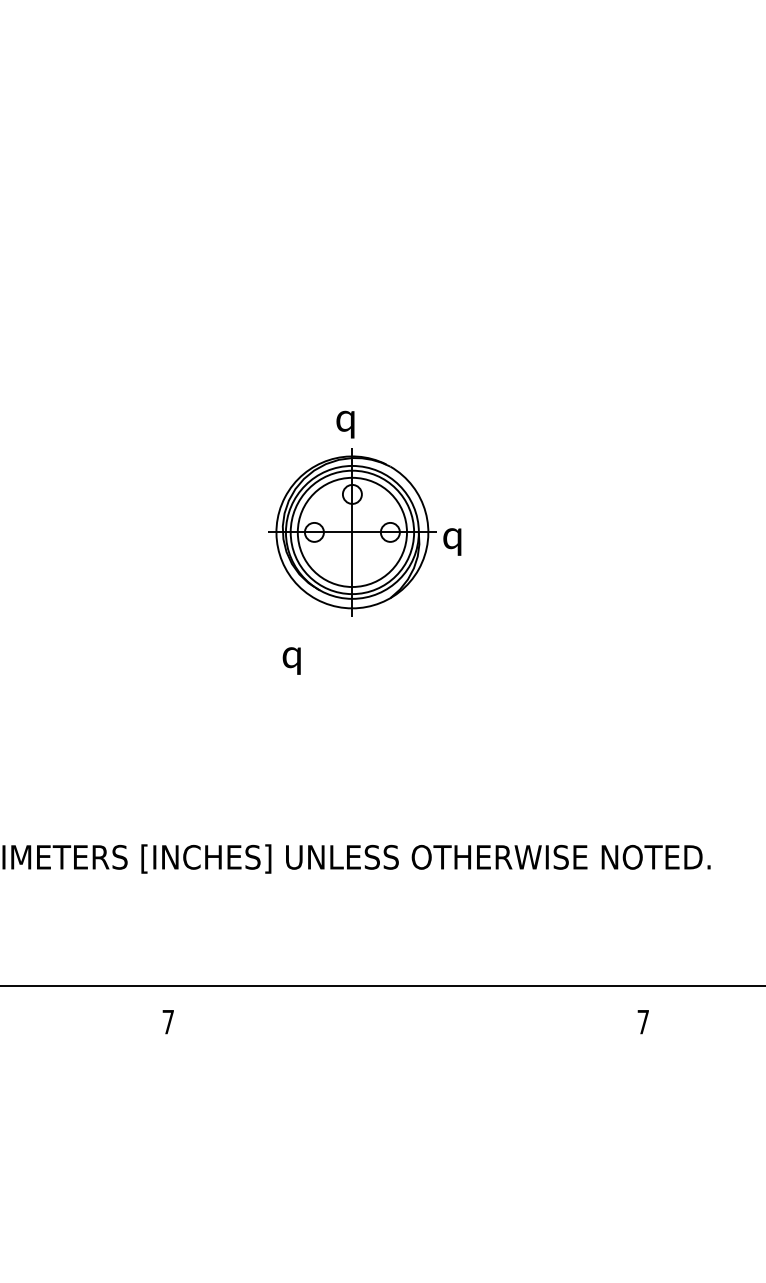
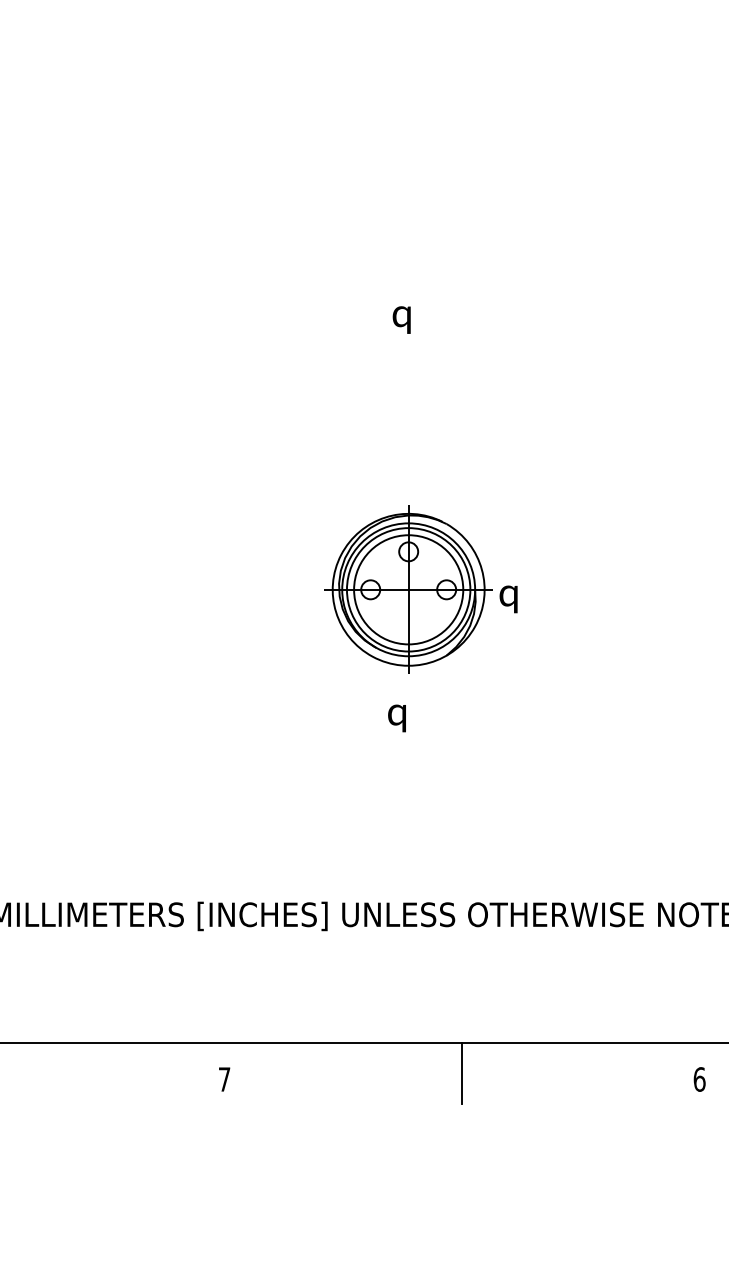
text: (345, 424) -> (401, 319), moved
text: (291, 660) -> (396, 717), moved
line: (405, 1015) -> (461, 1072), added
text: (643, 1021) -> (699, 1078), 7 -> 6

